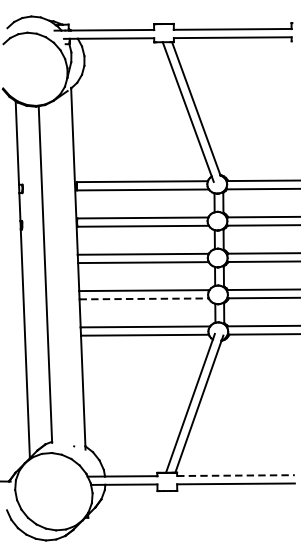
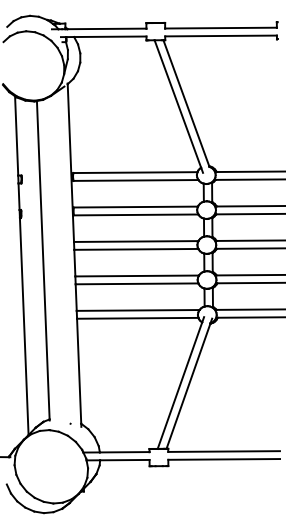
line: (144, 298) -> (137, 283), dashed -> solid
line: (236, 475) -> (224, 451), dashed -> solid

